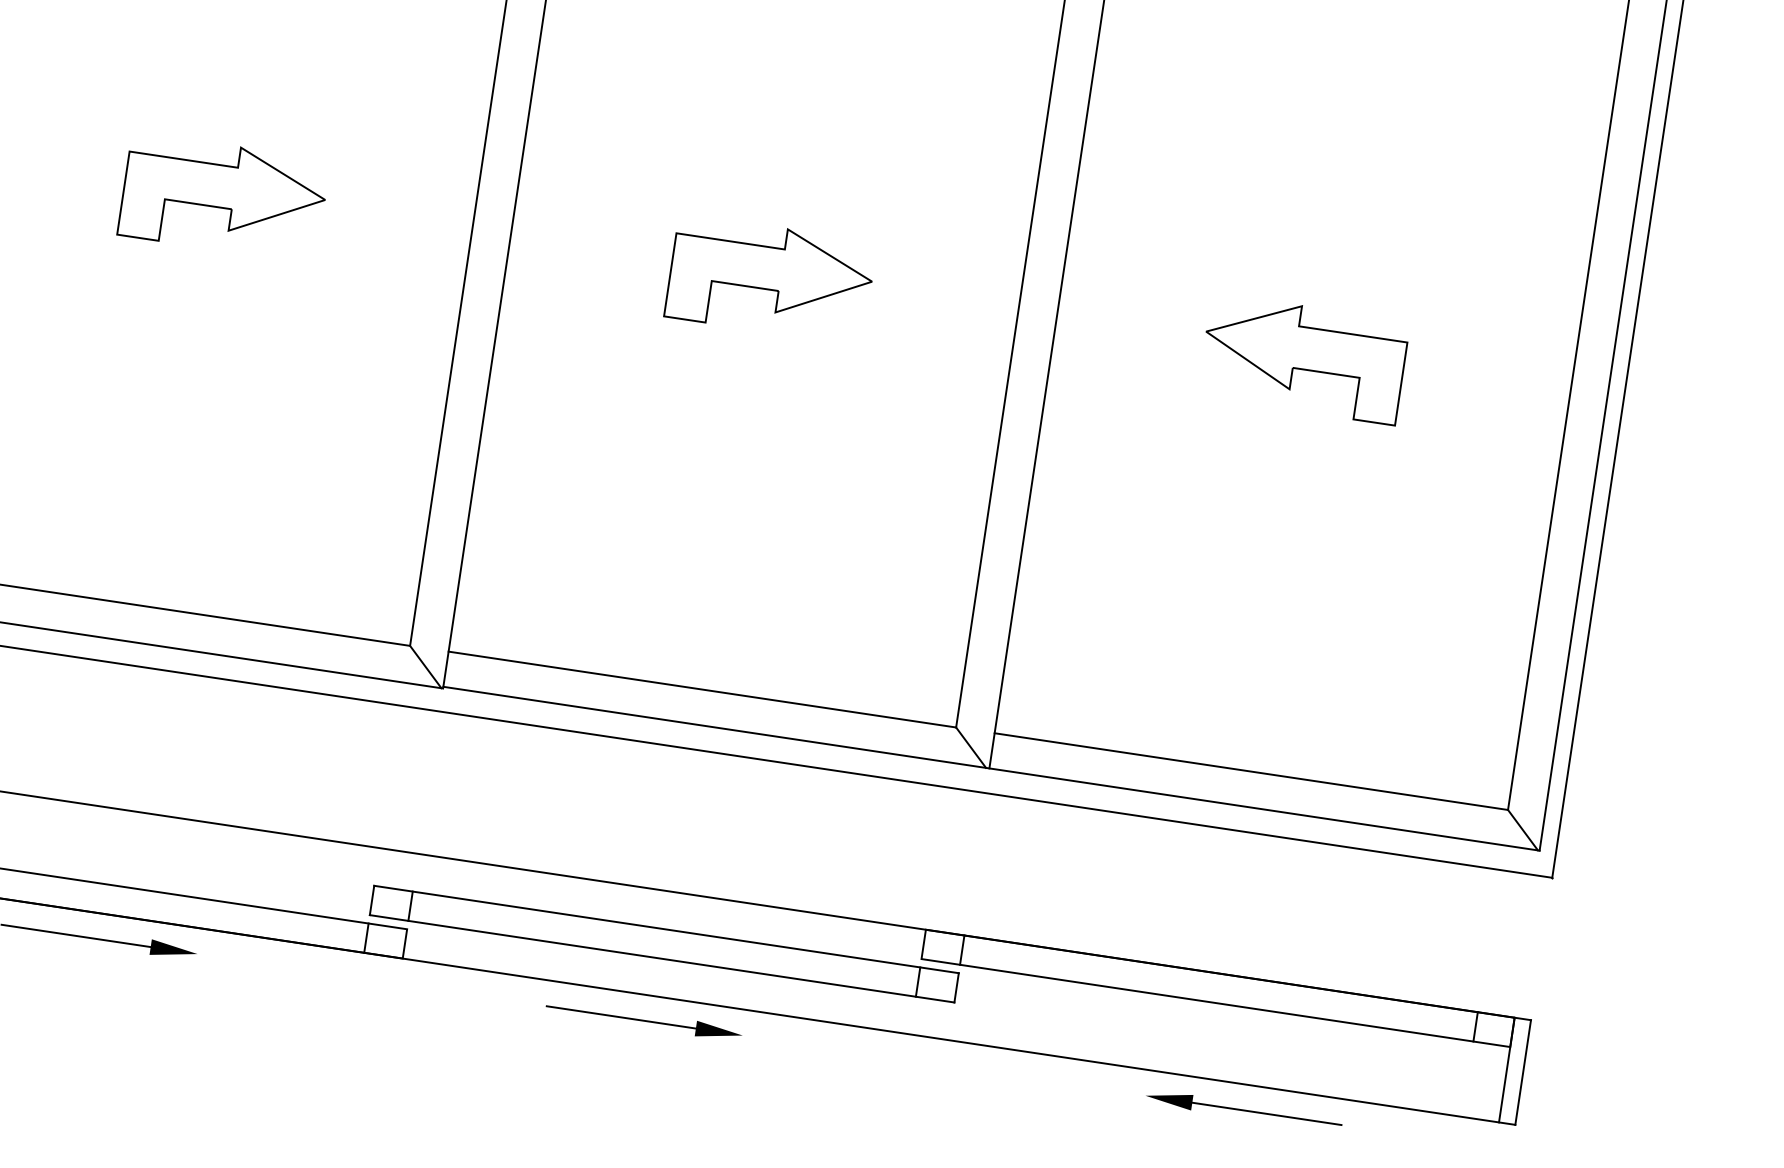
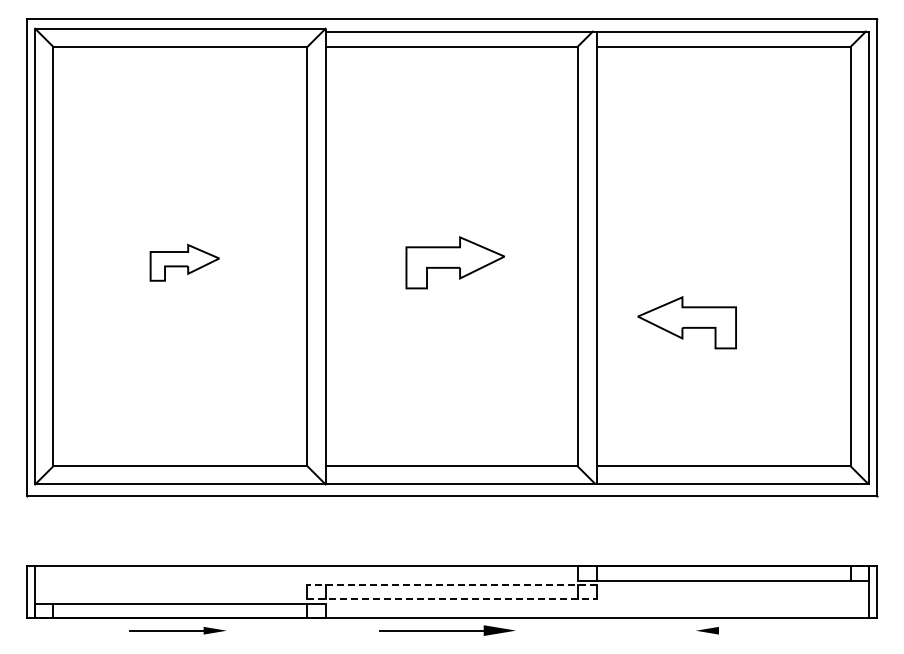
part: (223, 196) -> (184, 262), size x0.7
part: (1302, 358) -> (686, 322), moved
line: (667, 928) -> (452, 584), solid -> dashed
line: (663, 959) -> (452, 599), solid -> dashed
part: (643, 1020) -> (447, 630), size x1.4
line: (1266, 1113) -> (755, 630), removed

